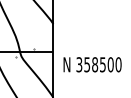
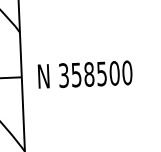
text: (92, 64) -> (85, 74), moved

